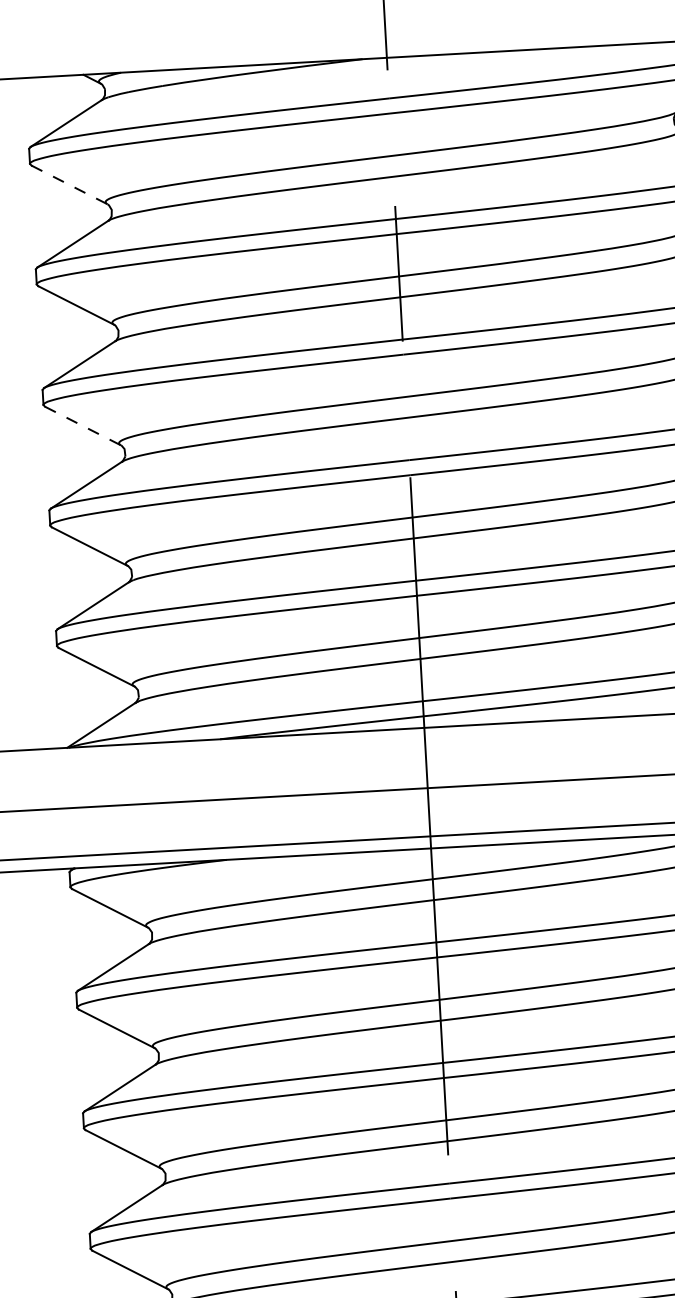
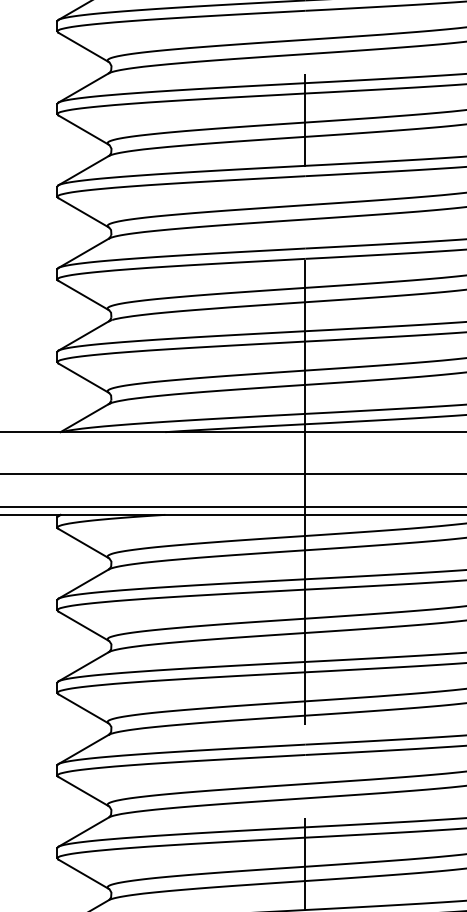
line: (70, 185) -> (84, 47), dashed -> solid
line: (84, 427) -> (84, 213), dashed -> solid

